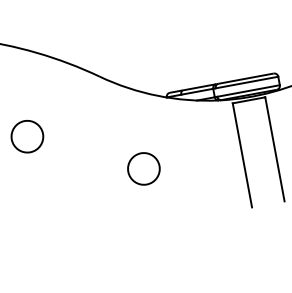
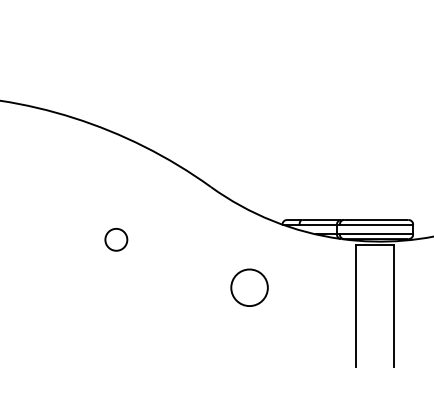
circle: (27, 136) -> (116, 239), size x0.6
circle: (143, 168) -> (249, 287), moved

